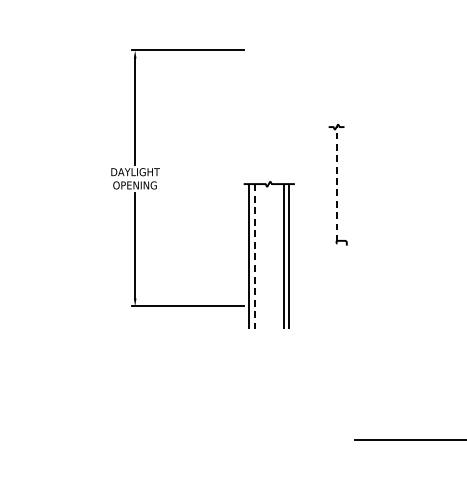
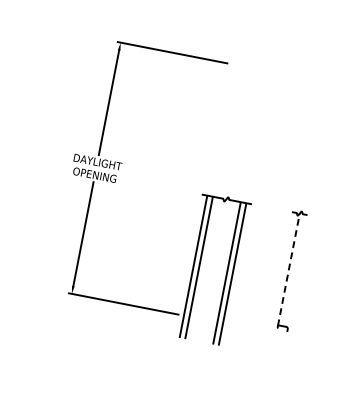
part: (337, 184) -> (289, 270), moved
line: (255, 256) -> (199, 267), dashed -> solid

